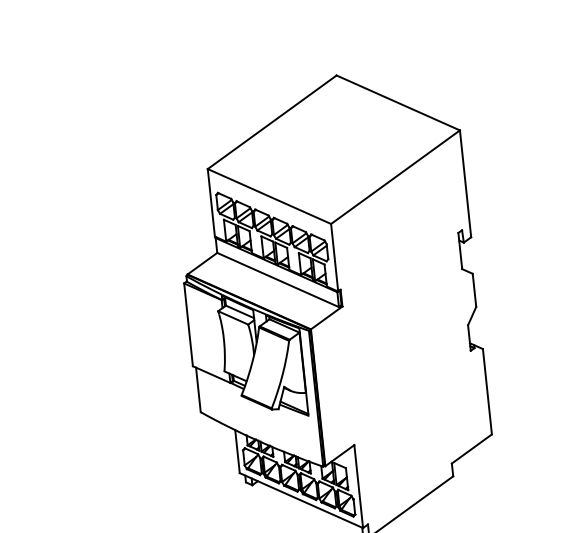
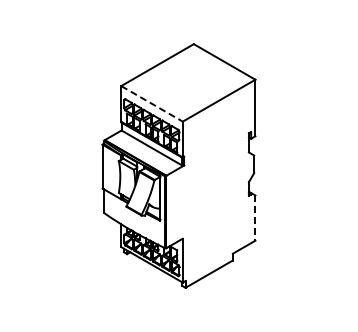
line: (270, 195) -> (152, 103), solid -> dashed
line: (487, 392) -> (255, 218), solid -> dashed

